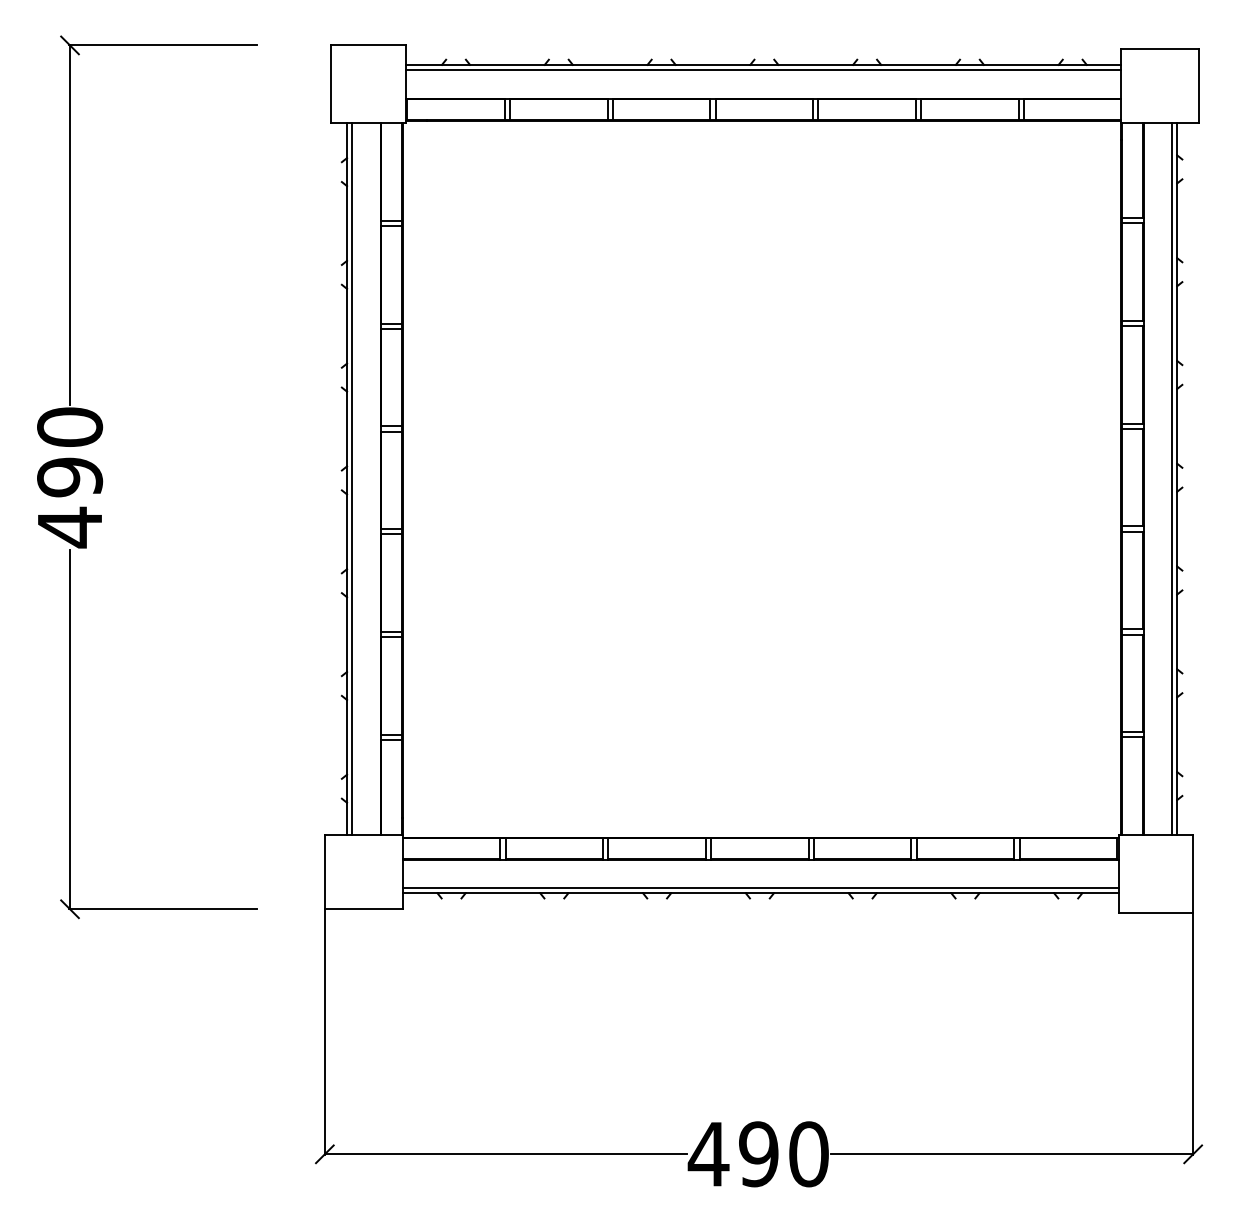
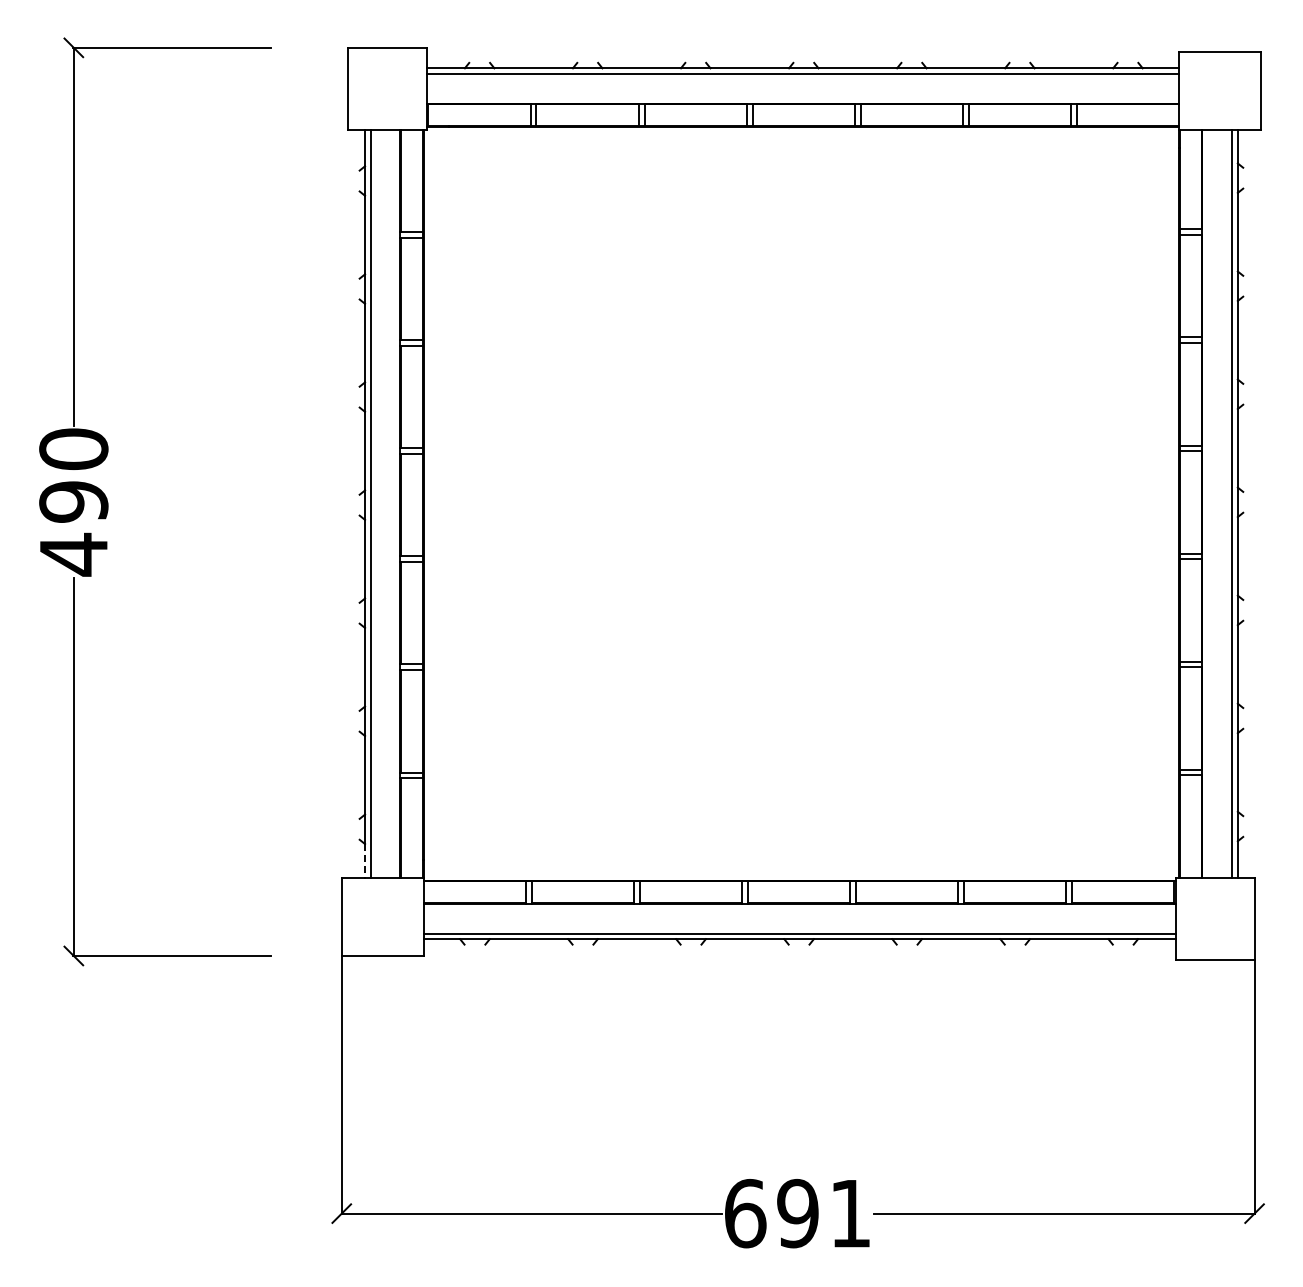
line: (347, 818) -> (365, 860), solid -> dashed
text: (758, 1154) -> (797, 1213), 490 -> 691

